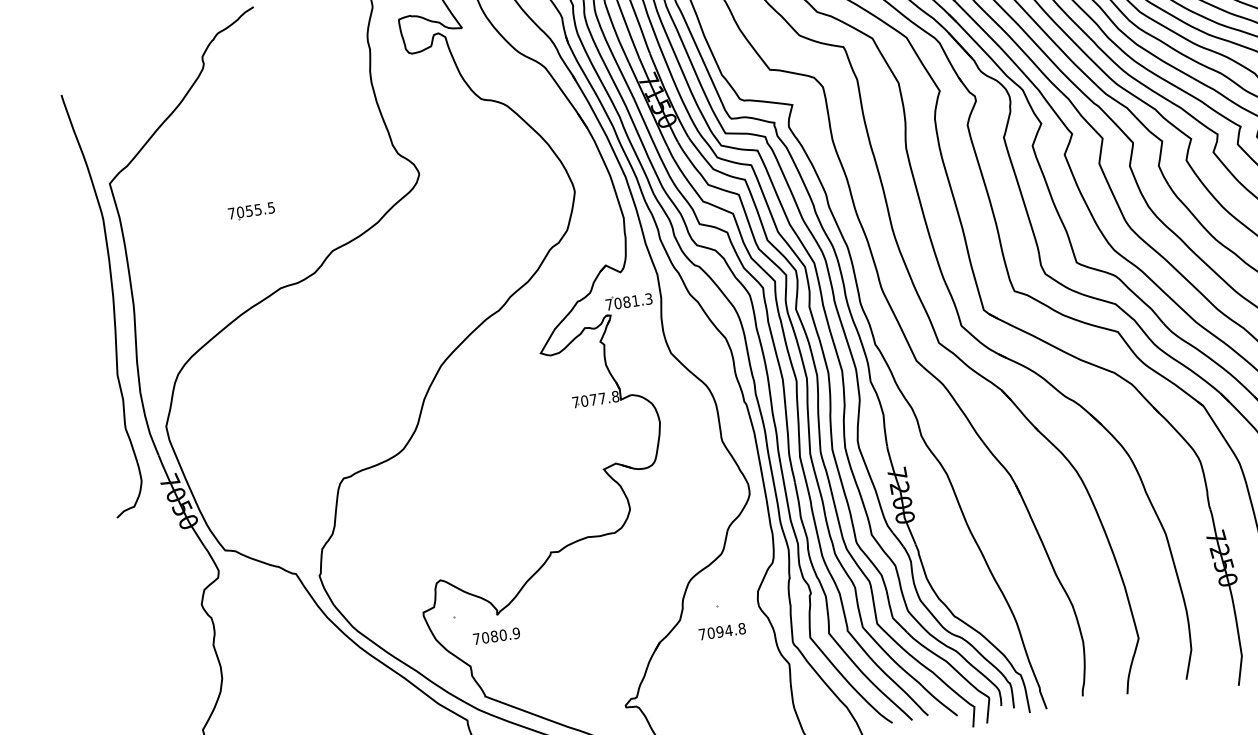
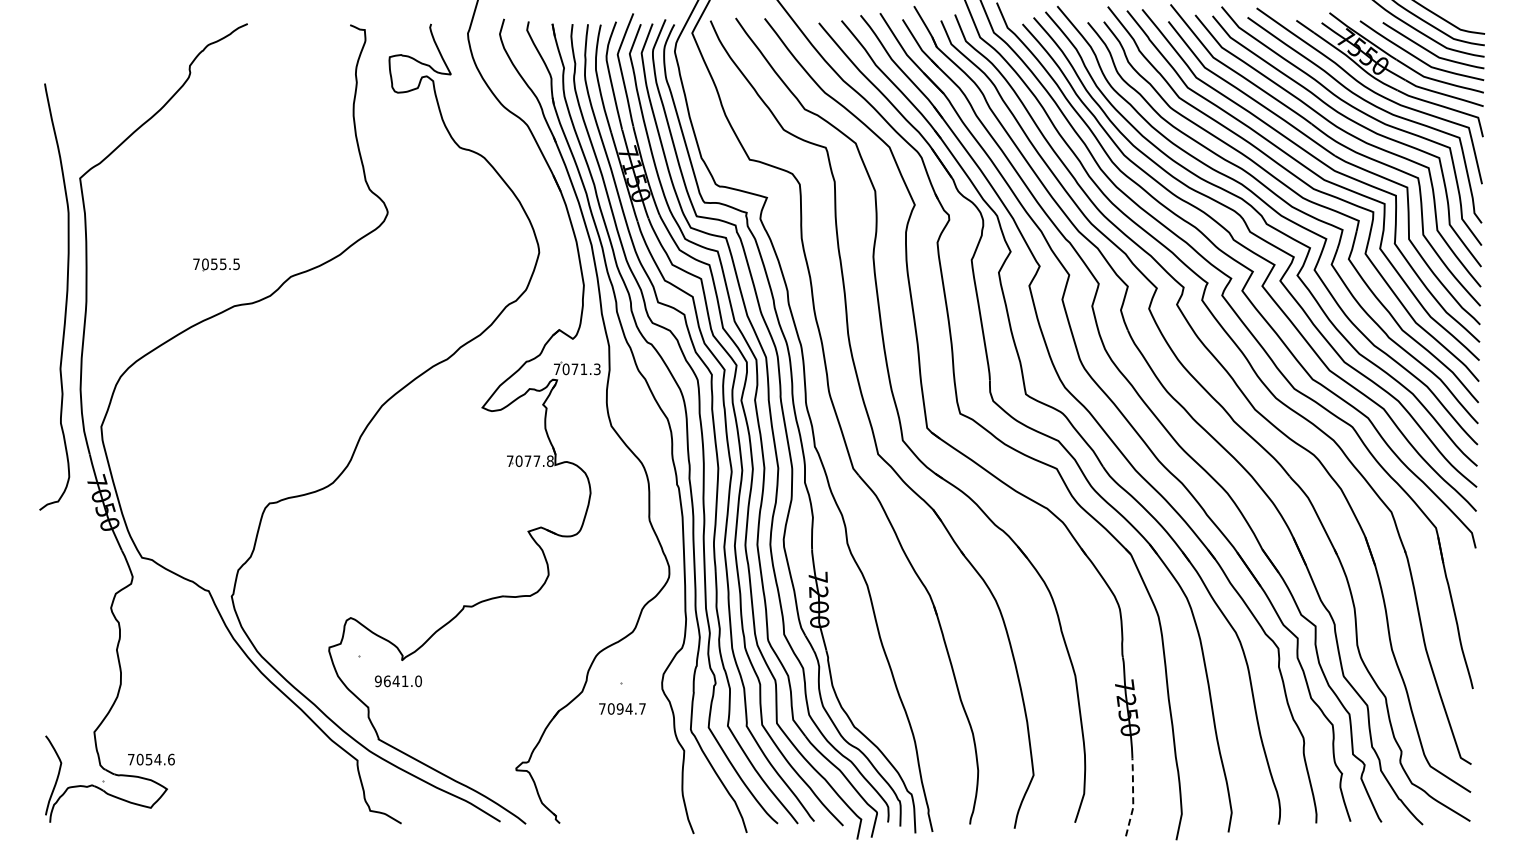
part: (251, 210) -> (216, 264), moved
text: (626, 302) -> (574, 369), 7081.3 -> 7071.3
text: (742, 628) -> (642, 708), 7094.8 -> 7094.7
text: (495, 636) -> (397, 681), 7080.9 -> 9641.0
line: (1240, 646) -> (1133, 797), solid -> dashed

